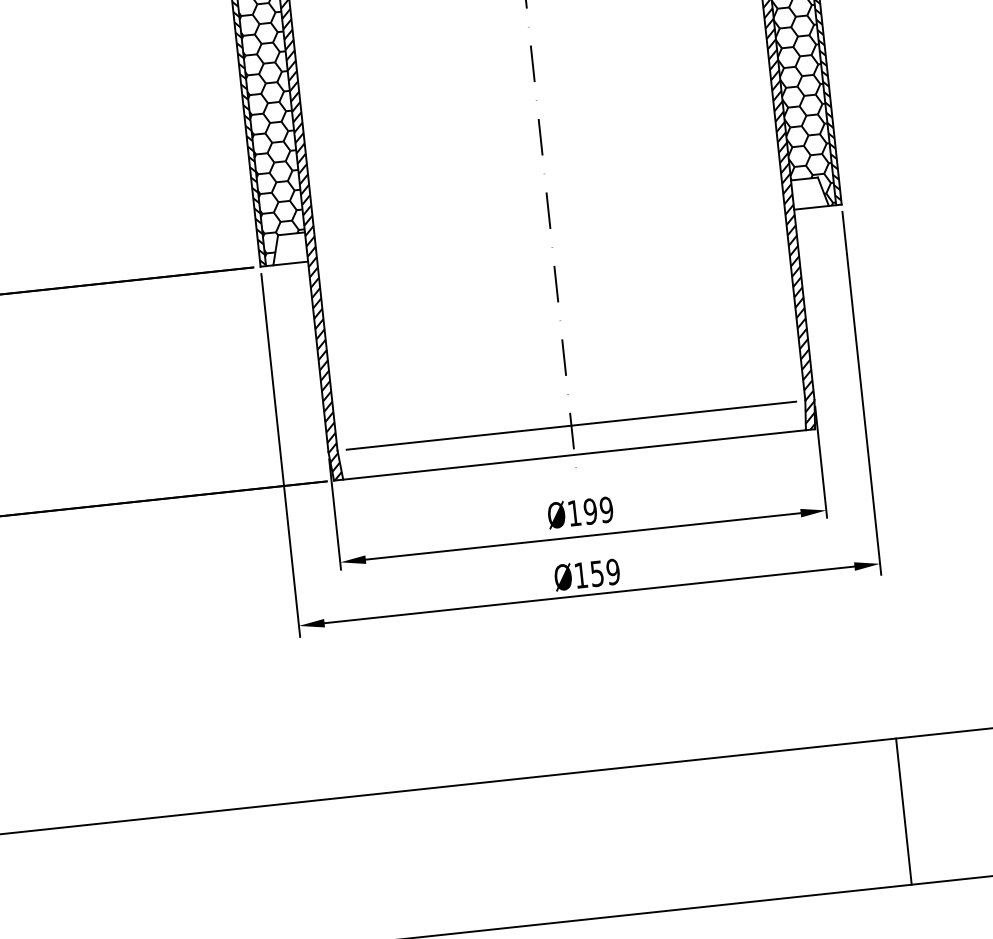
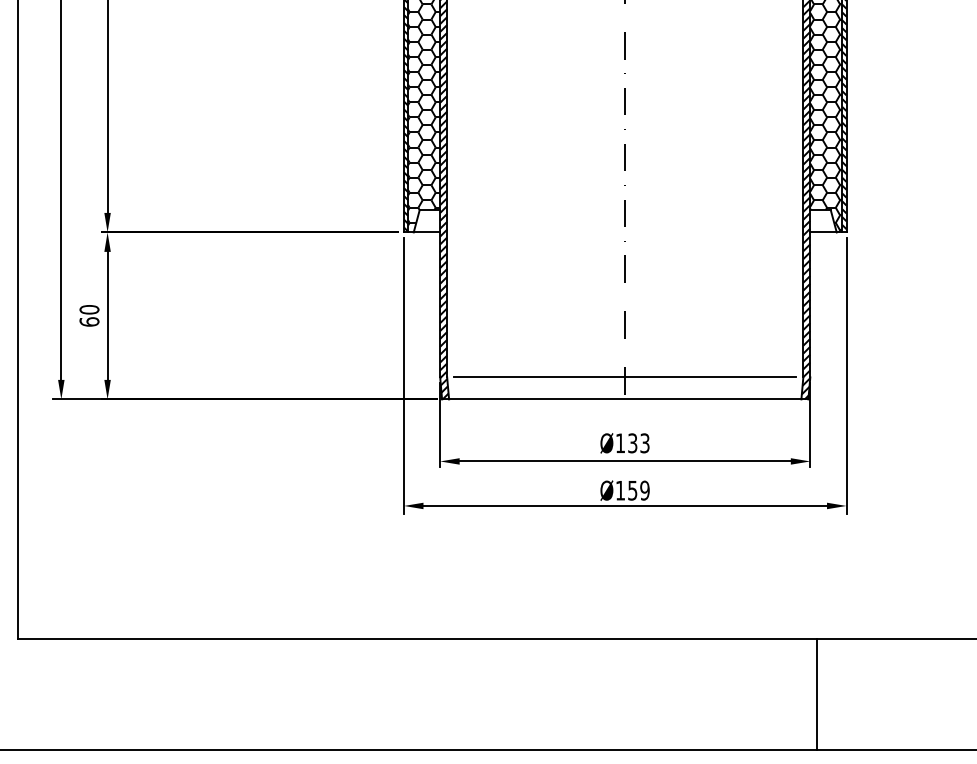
text: (598, 510) -> (638, 443), Ø199 -> Ø133
line: (903, 811) -> (816, 694), moved

